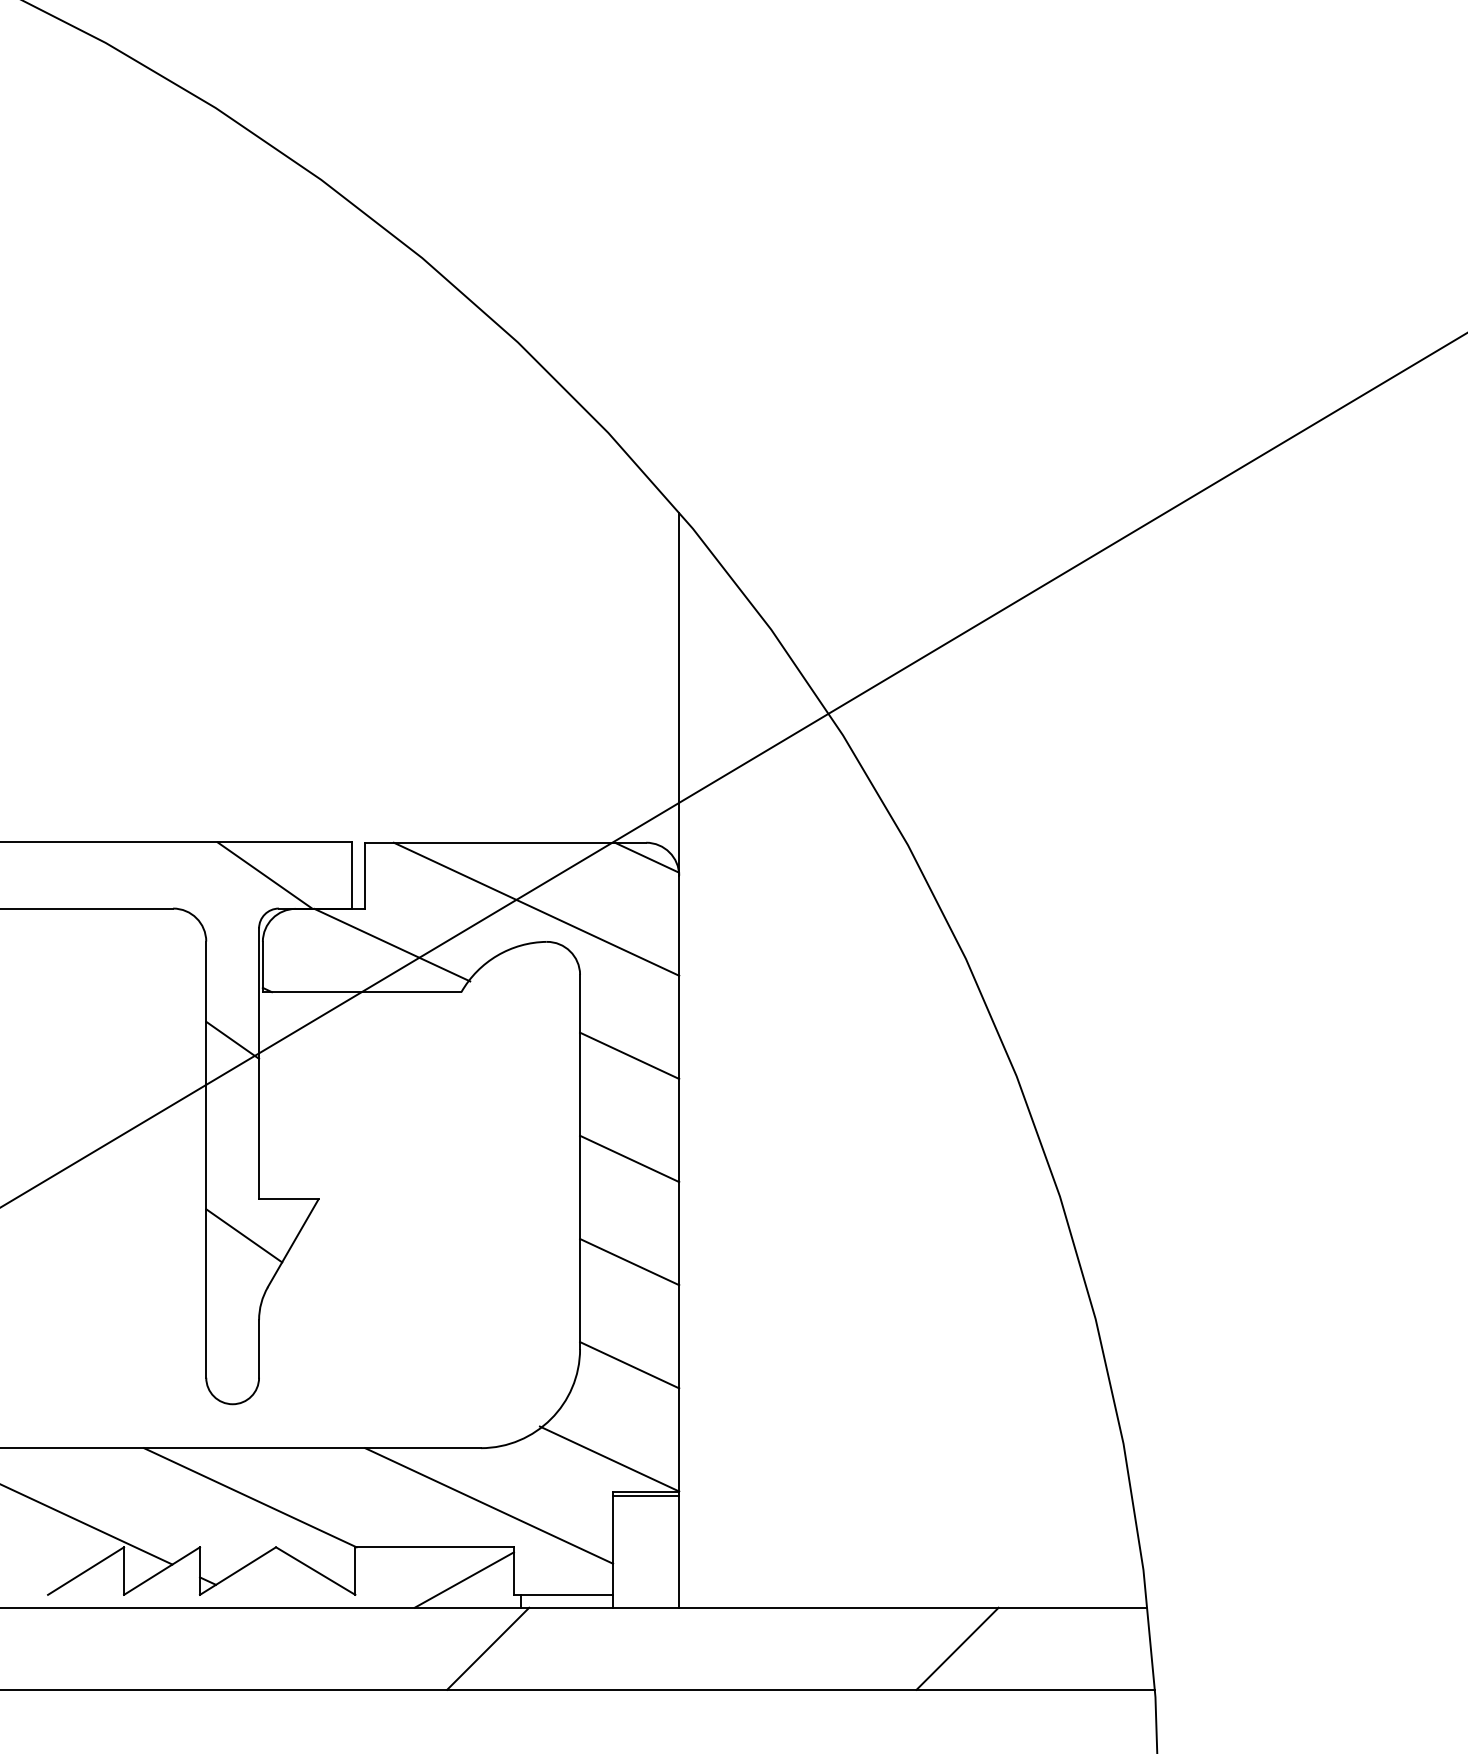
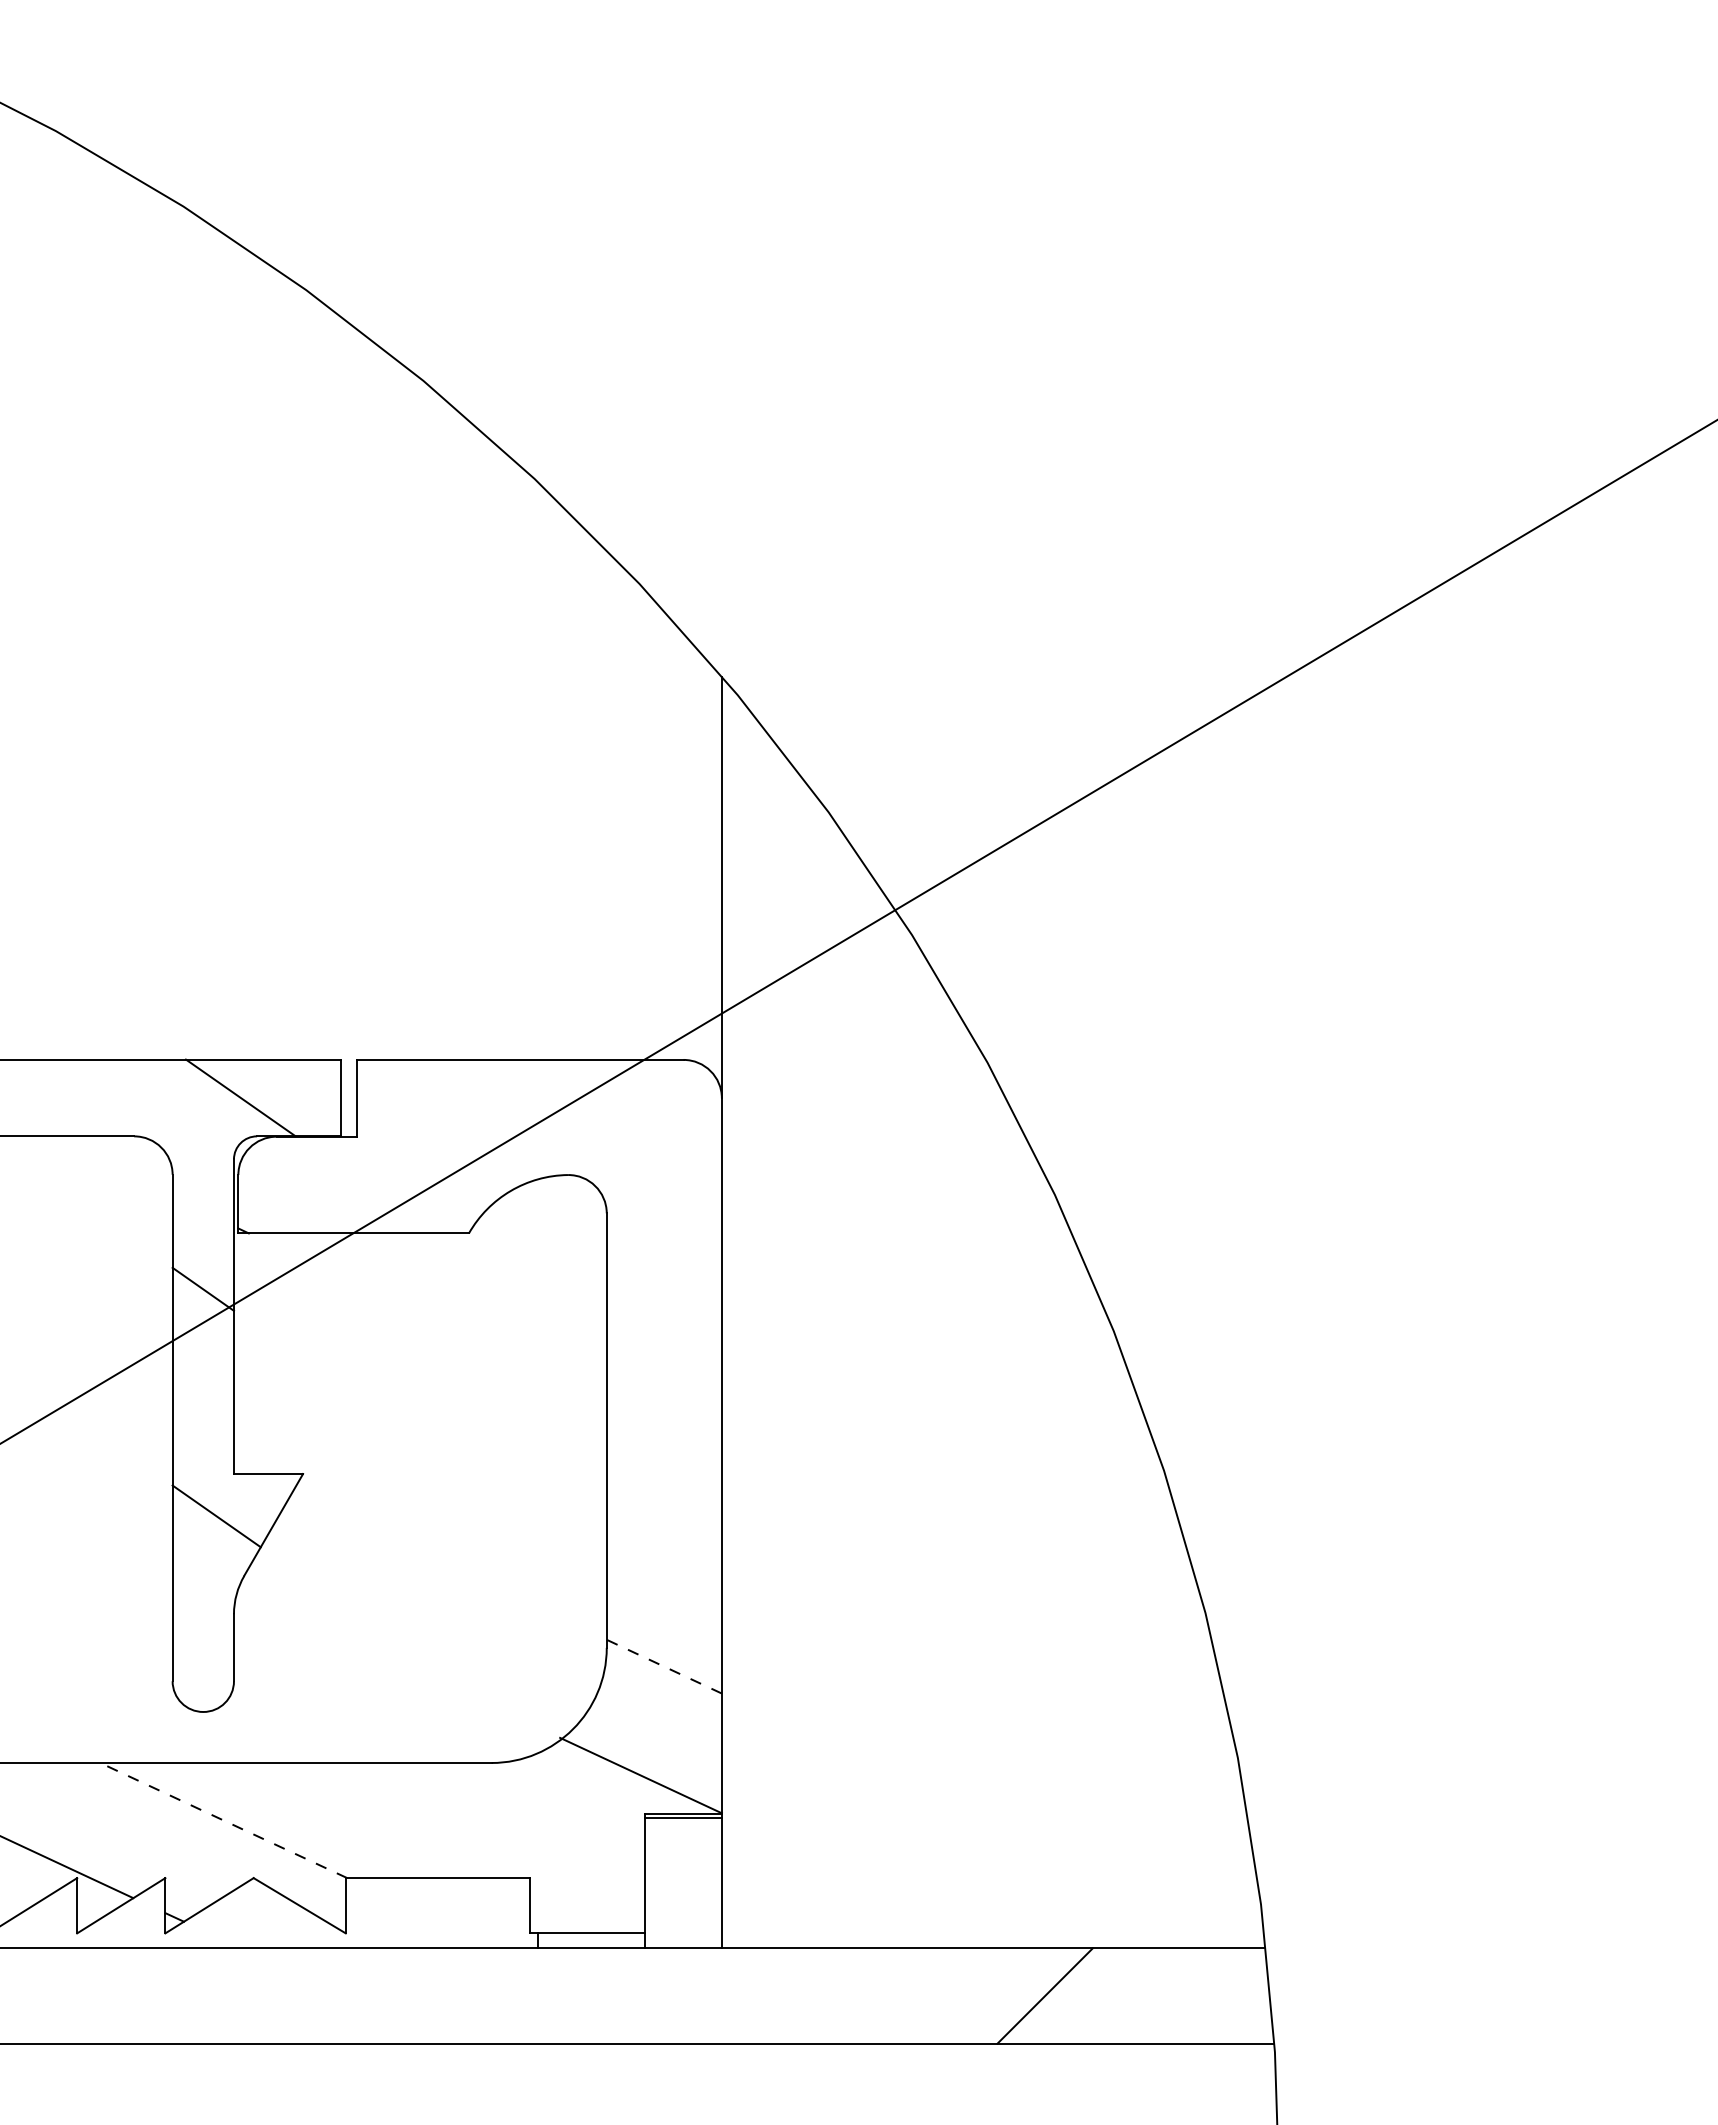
line: (646, 857) -> (683, 1076), removed
line: (535, 908) -> (555, 1136), removed
line: (392, 944) -> (388, 1178), removed
line: (628, 1055) -> (663, 1307), removed
line: (628, 1158) -> (663, 1426), removed
line: (628, 1261) -> (663, 1546), removed
line: (629, 1365) -> (664, 1666), solid -> dashed
line: (250, 1497) -> (223, 1820), solid -> dashed
line: (489, 1505) -> (501, 1829), removed
line: (463, 1579) -> (471, 1915), removed
line: (487, 1648) -> (499, 1995), removed

